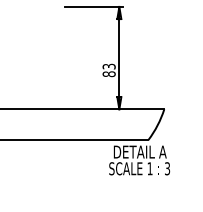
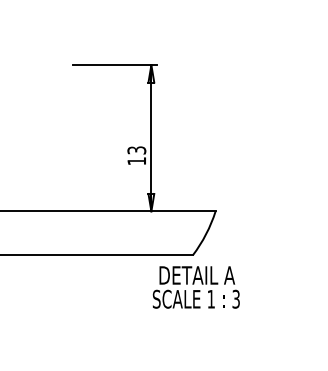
text: (108, 74) -> (136, 161), 83 -> 13
text: (139, 160) -> (195, 287), moved

